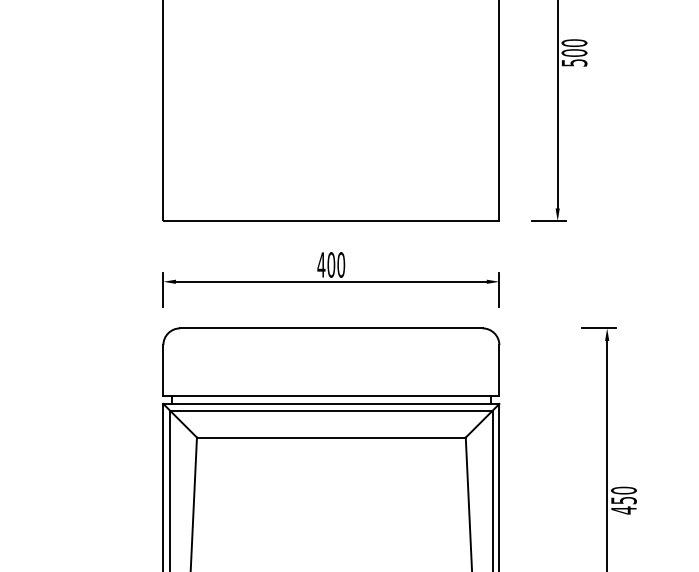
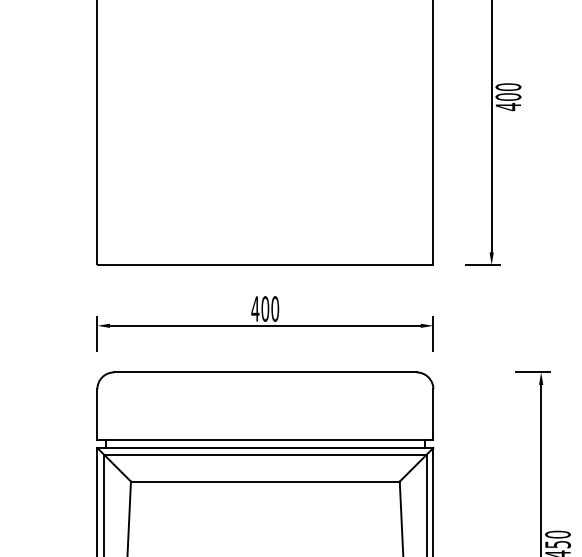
text: (574, 62) -> (508, 106), 500 -> 400

